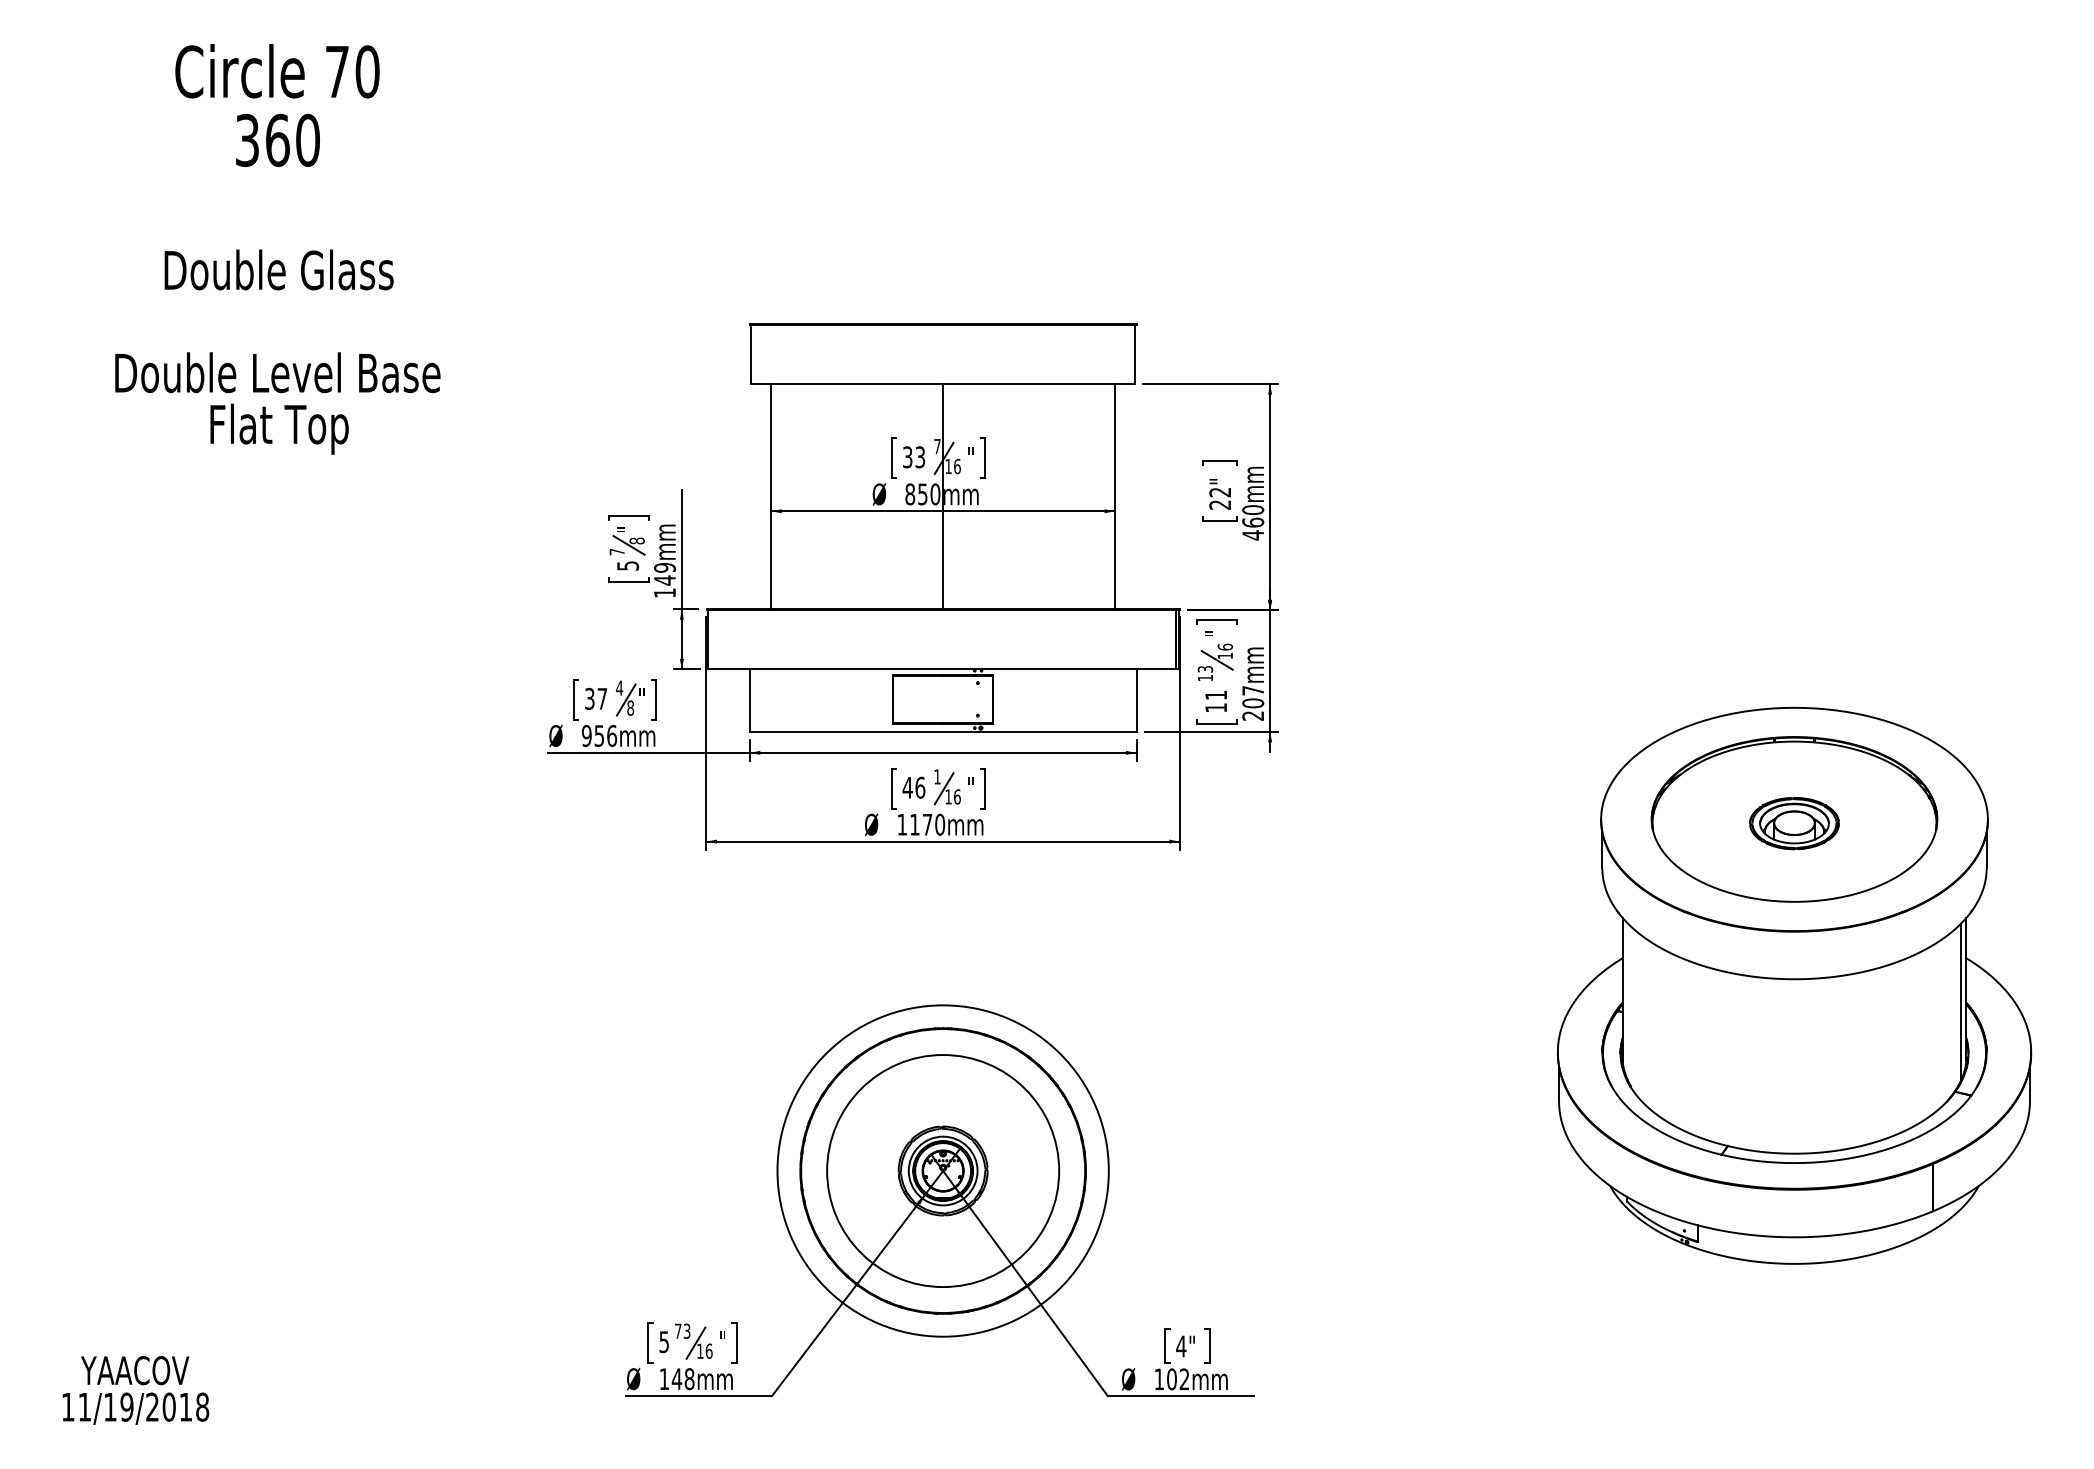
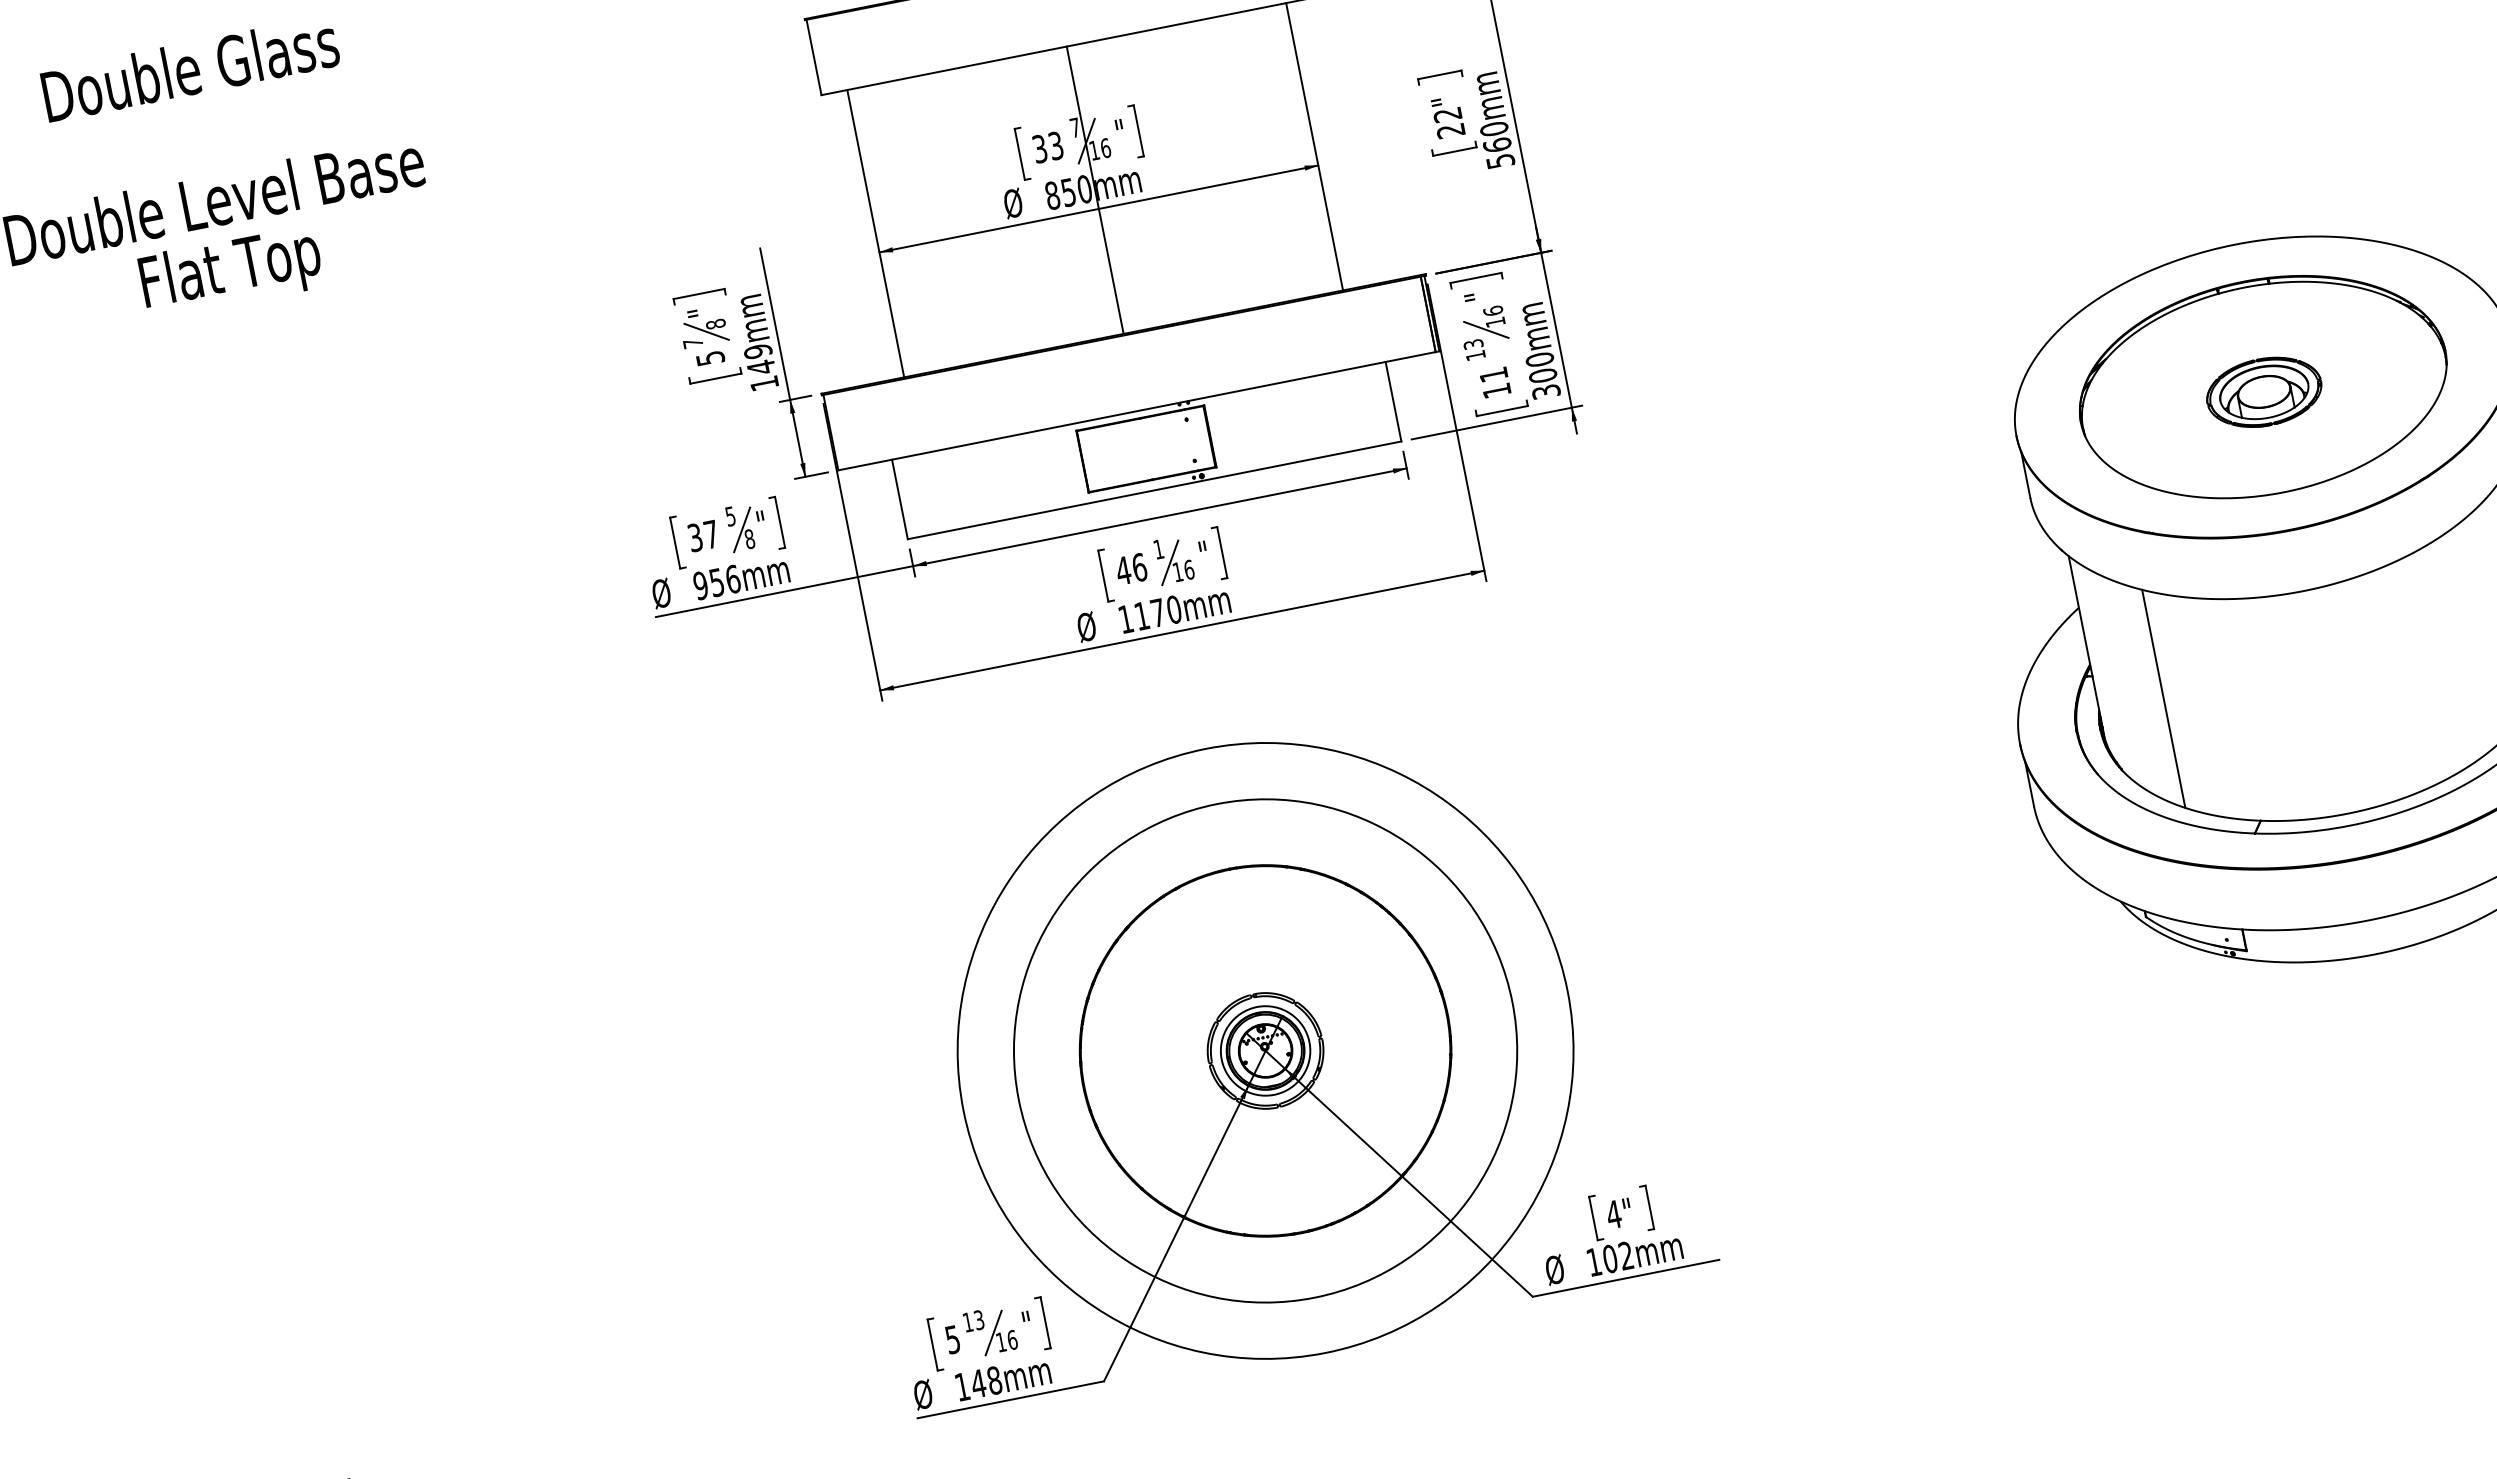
text: (1253, 535) -> (1501, 161), 460mm -> 560mm
text: (619, 687) -> (730, 515), 4 -> 5
text: (1253, 702) -> (1543, 374), 207mm -> 300mm
line: (1672, 1039) -> (2163, 698), added
circle: (942, 1170) -> (1264, 1050), size x1.43
circle: (942, 1170) -> (1264, 1050), size x1.67
text: (678, 1330) -> (968, 1321), 73 -> 13

